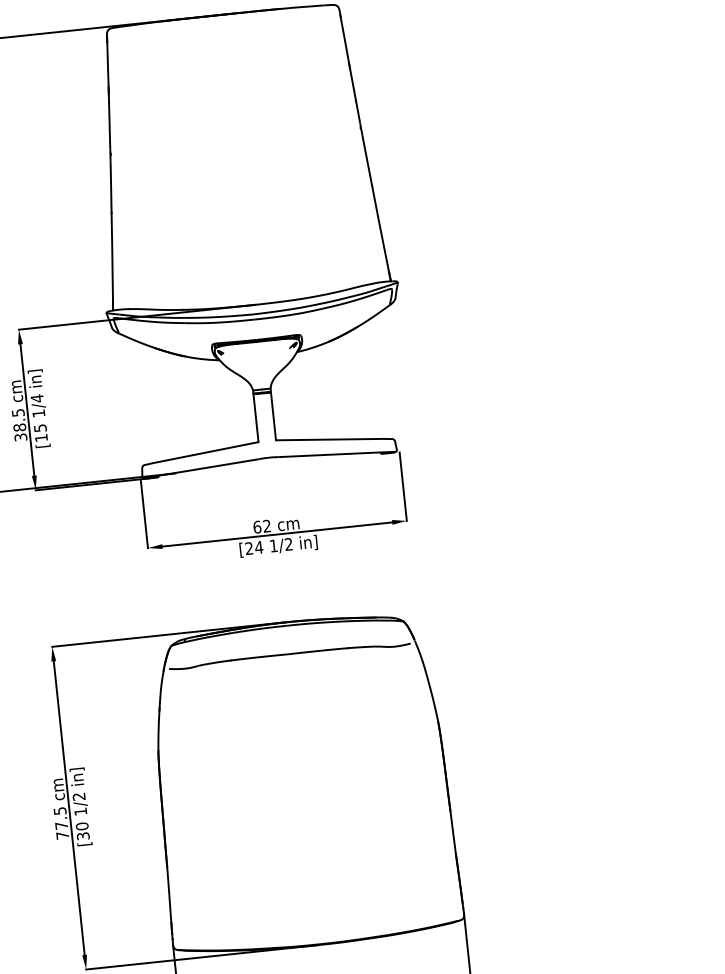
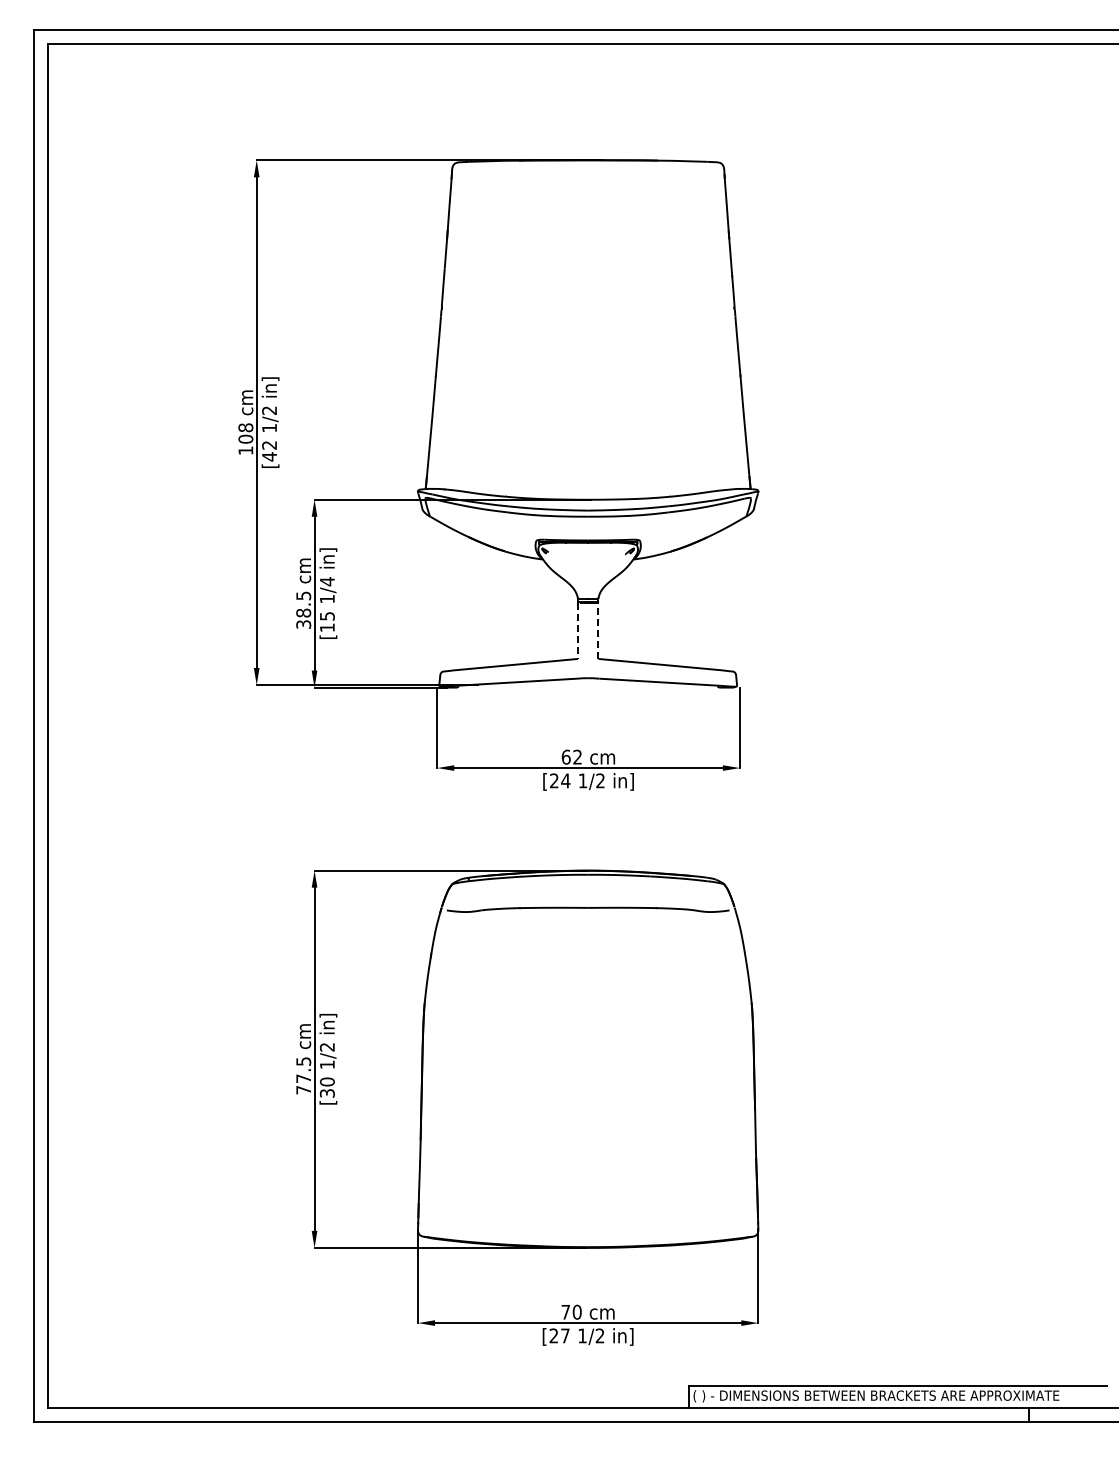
line: (273, 416) -> (598, 631), solid -> dashed
line: (255, 418) -> (577, 631), solid -> dashed

